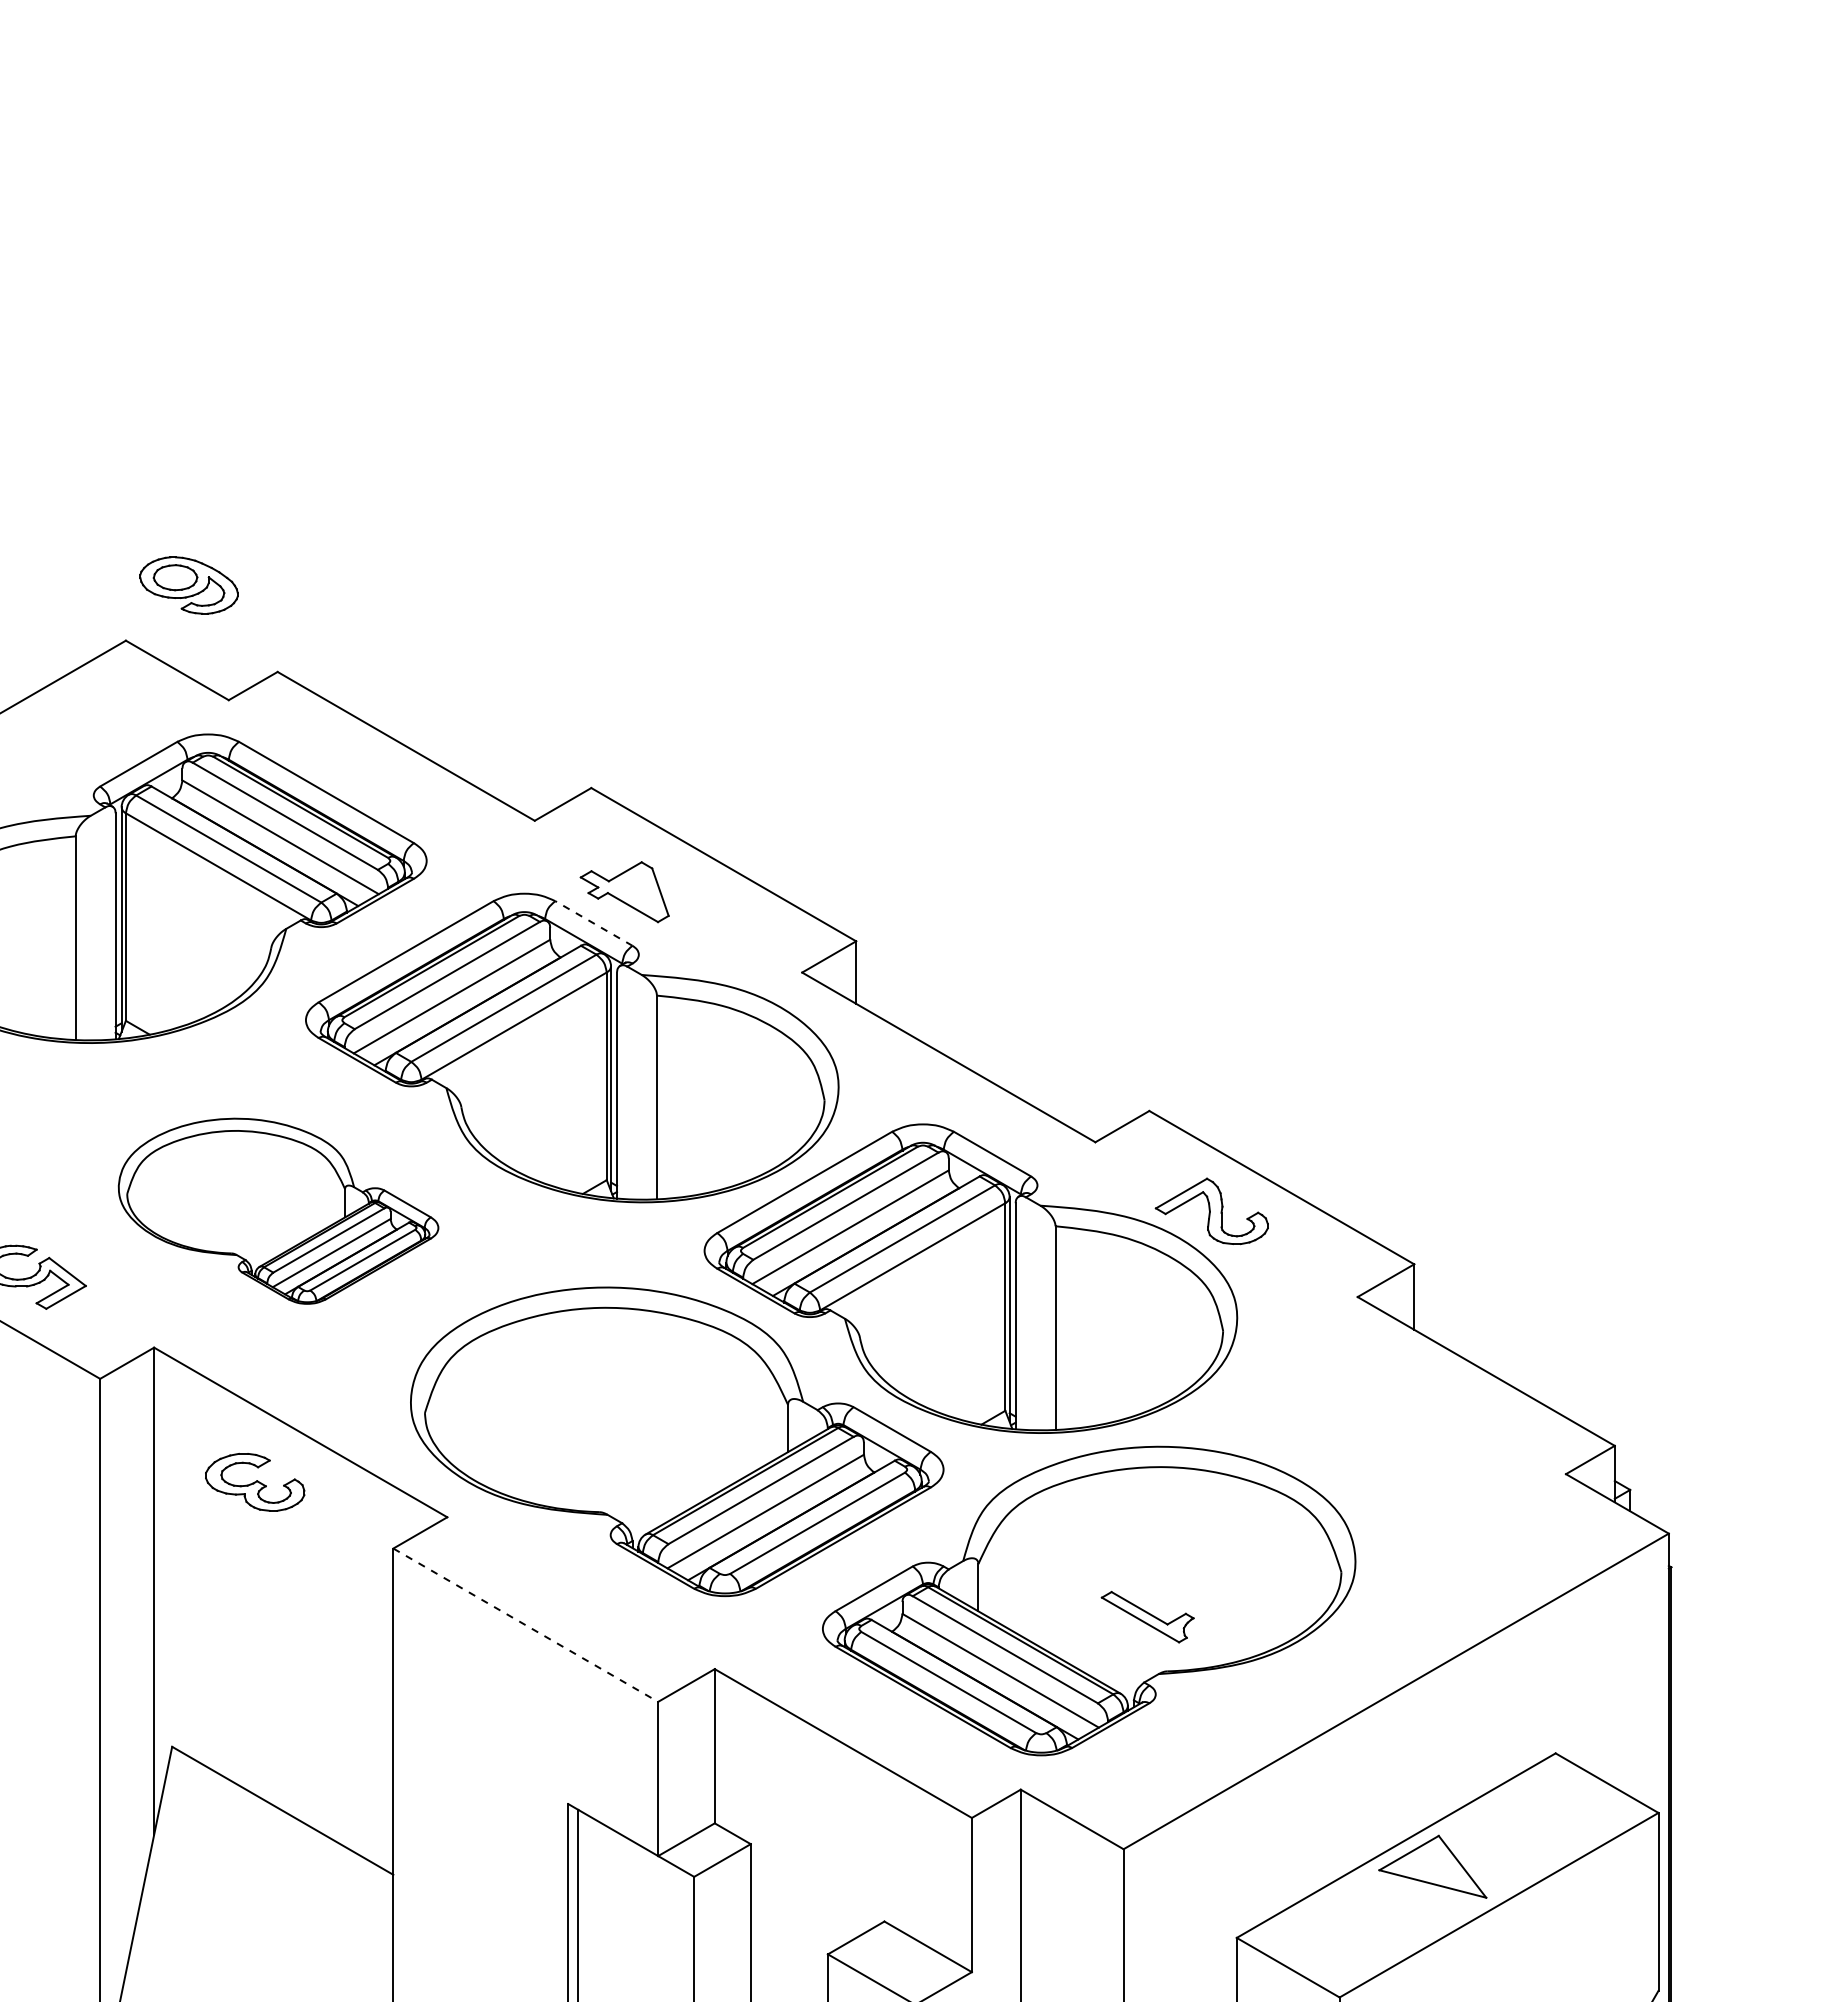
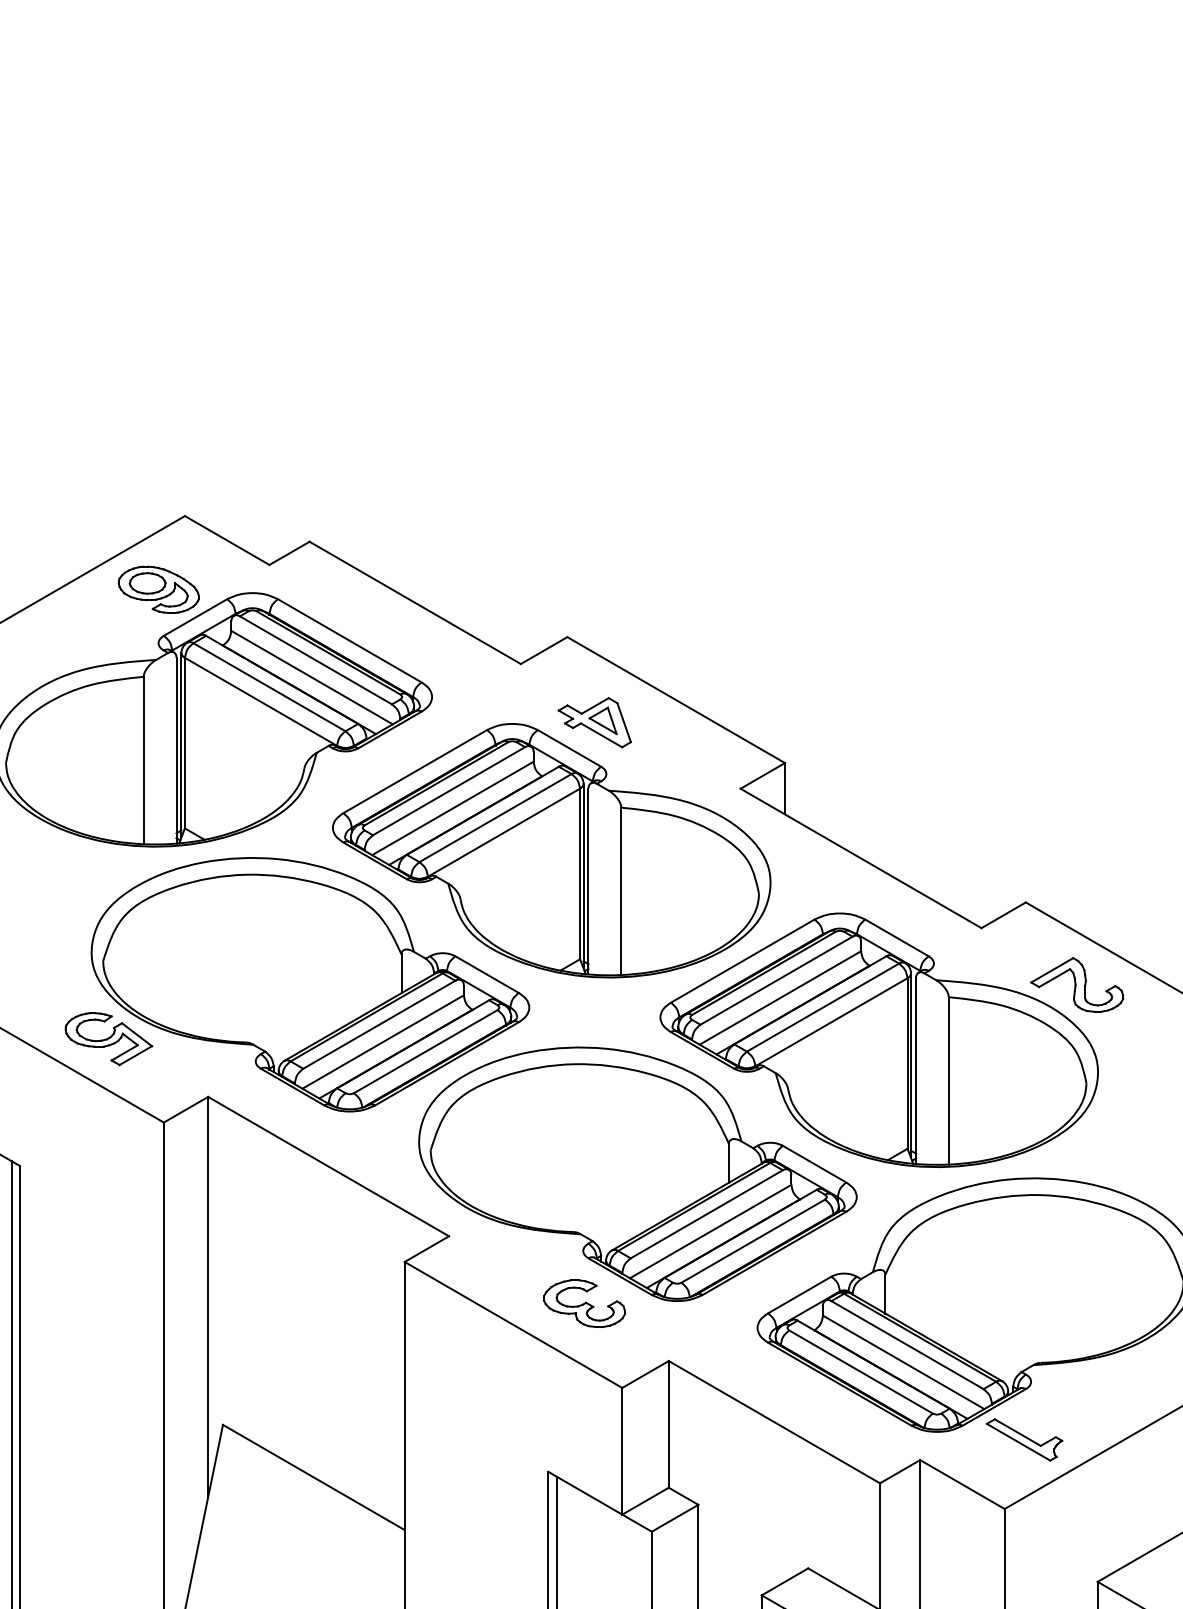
part: (188, 585) -> (158, 589), moved
part: (634, 889) -> (602, 720), added
line: (593, 923) -> (569, 748), dashed -> solid
part: (278, 1211) -> (310, 985), size x1.67
part: (255, 1482) -> (584, 1303), moved
part: (1147, 1616) -> (1024, 1439), moved
line: (526, 1625) -> (514, 1325), dashed -> solid

